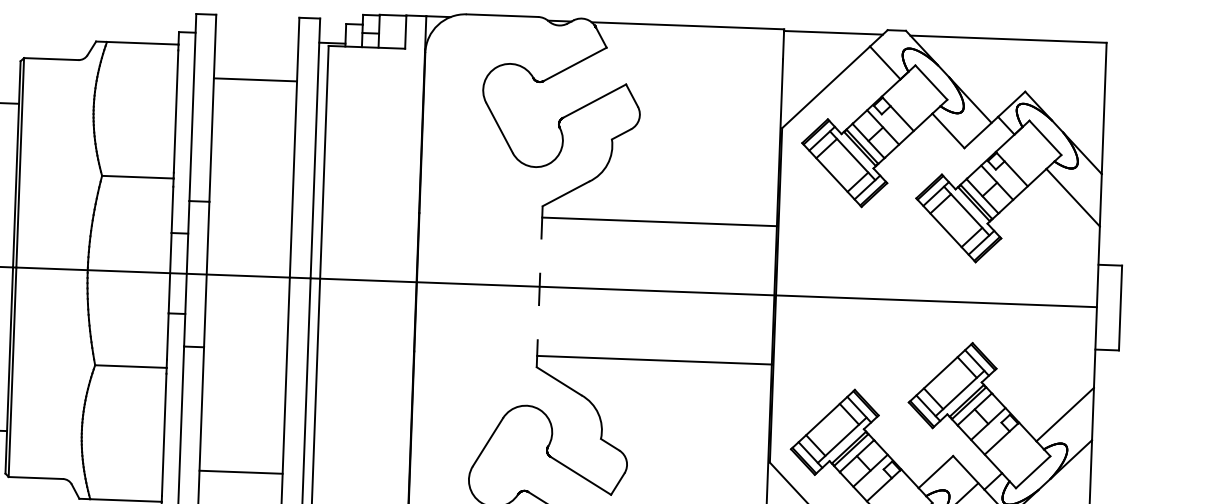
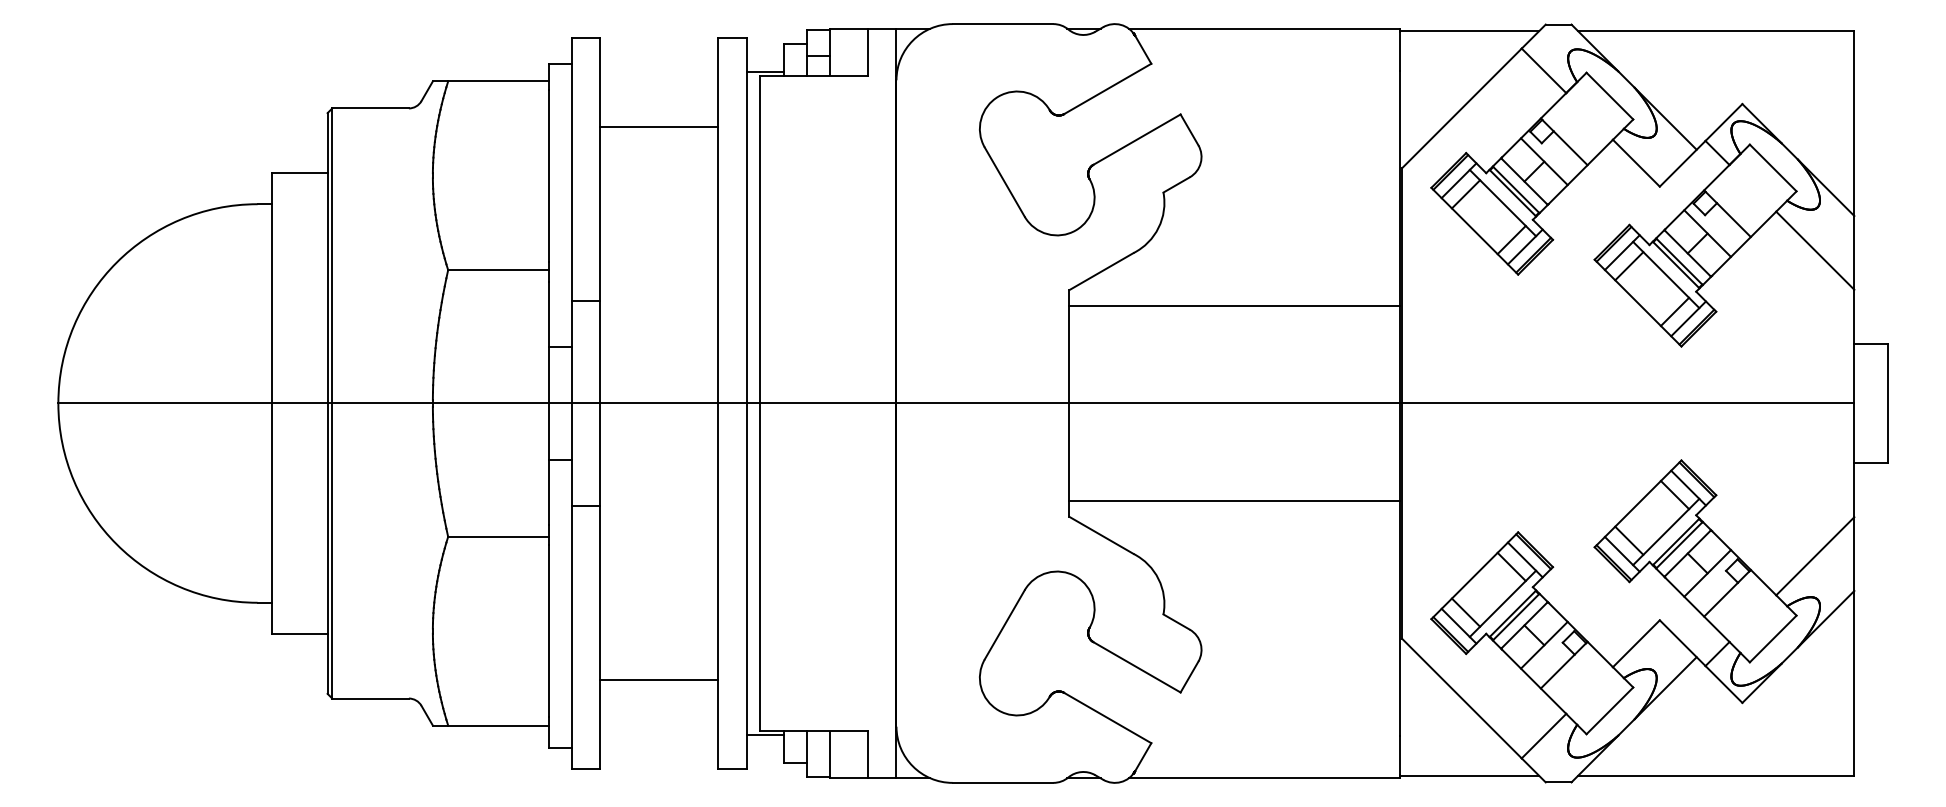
line: (539, 286) -> (1069, 403), dashed -> solid

